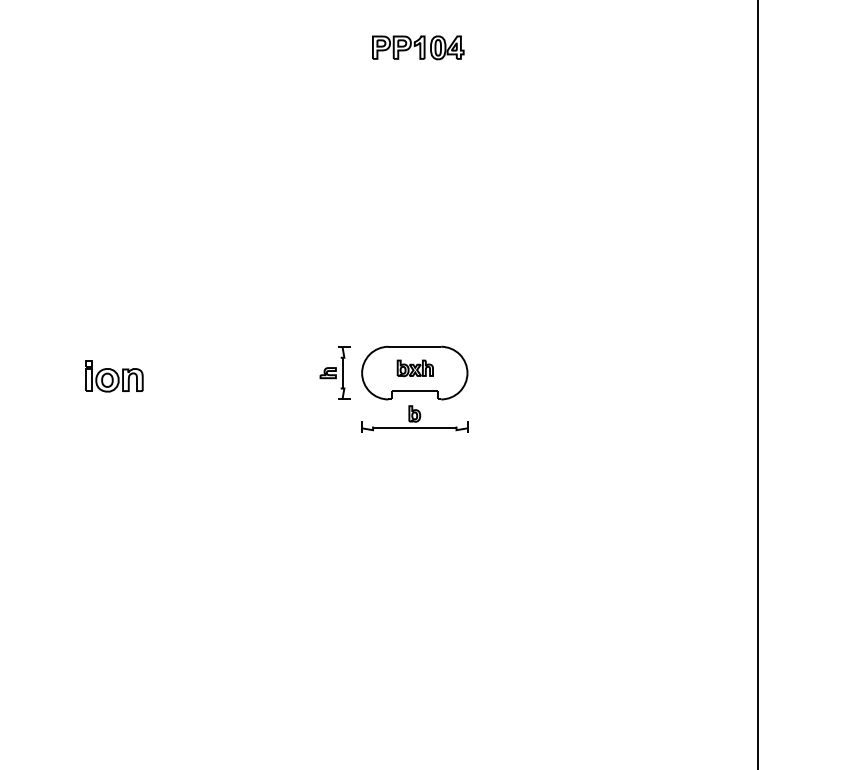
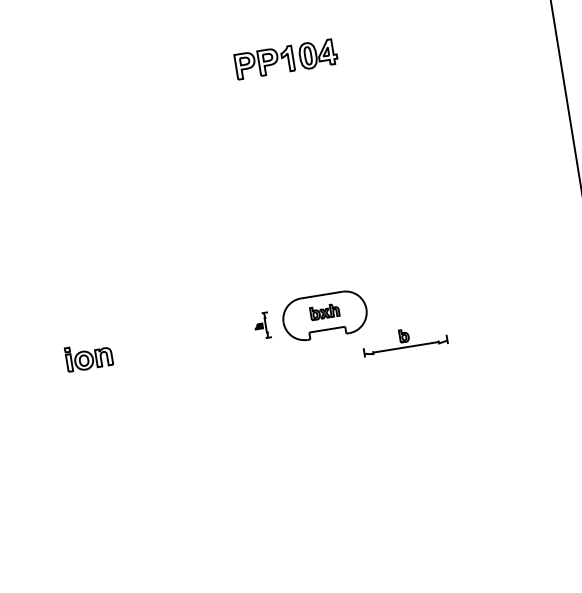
part: (418, 47) -> (286, 59), size x1.4
part: (334, 372) -> (261, 325), size x0.6
part: (414, 418) -> (404, 339), moved

